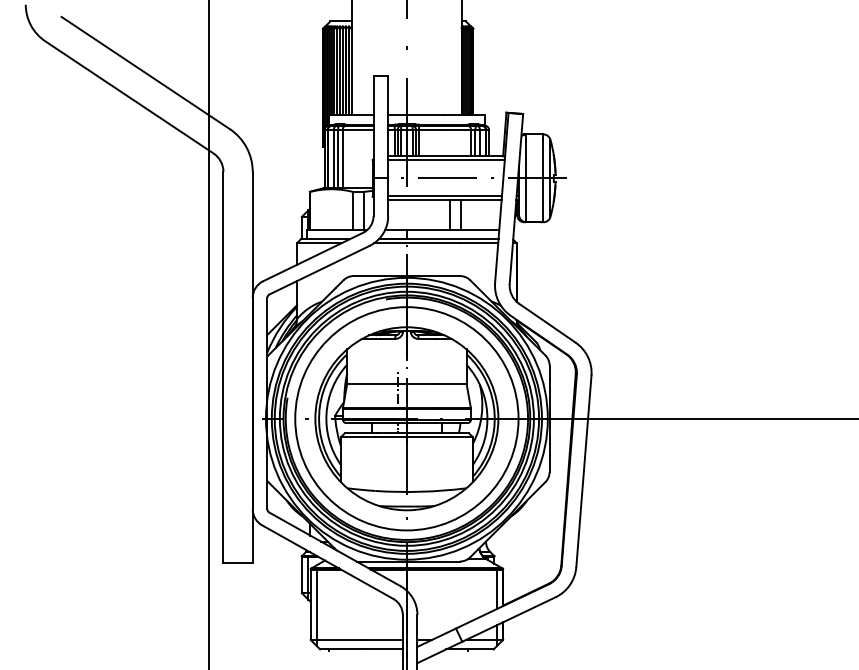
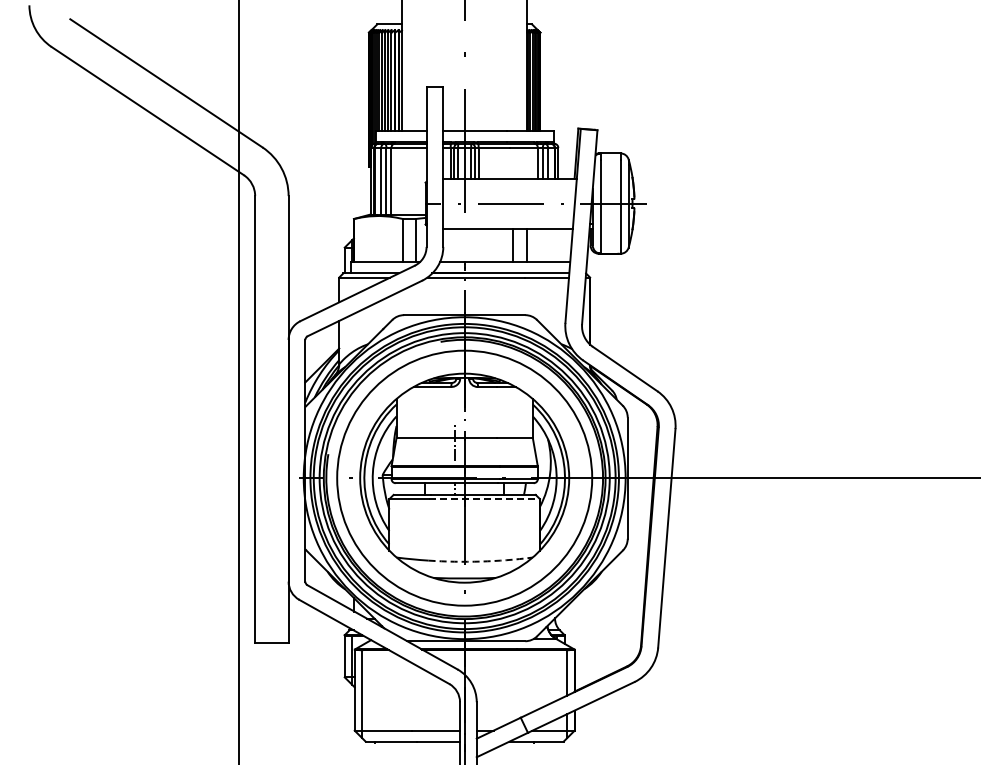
line: (446, 160) -> (509, 183), removed
line: (445, 196) -> (508, 224), removed
line: (424, 437) -> (484, 499), solid -> dashed
arc: (420, 491) -> (480, 561), solid -> dashed

